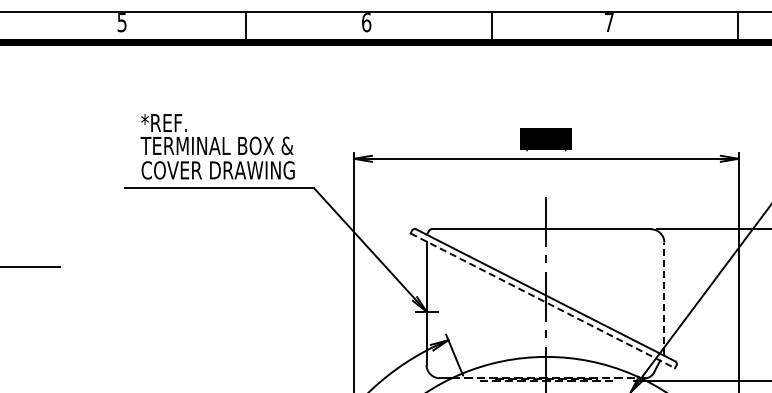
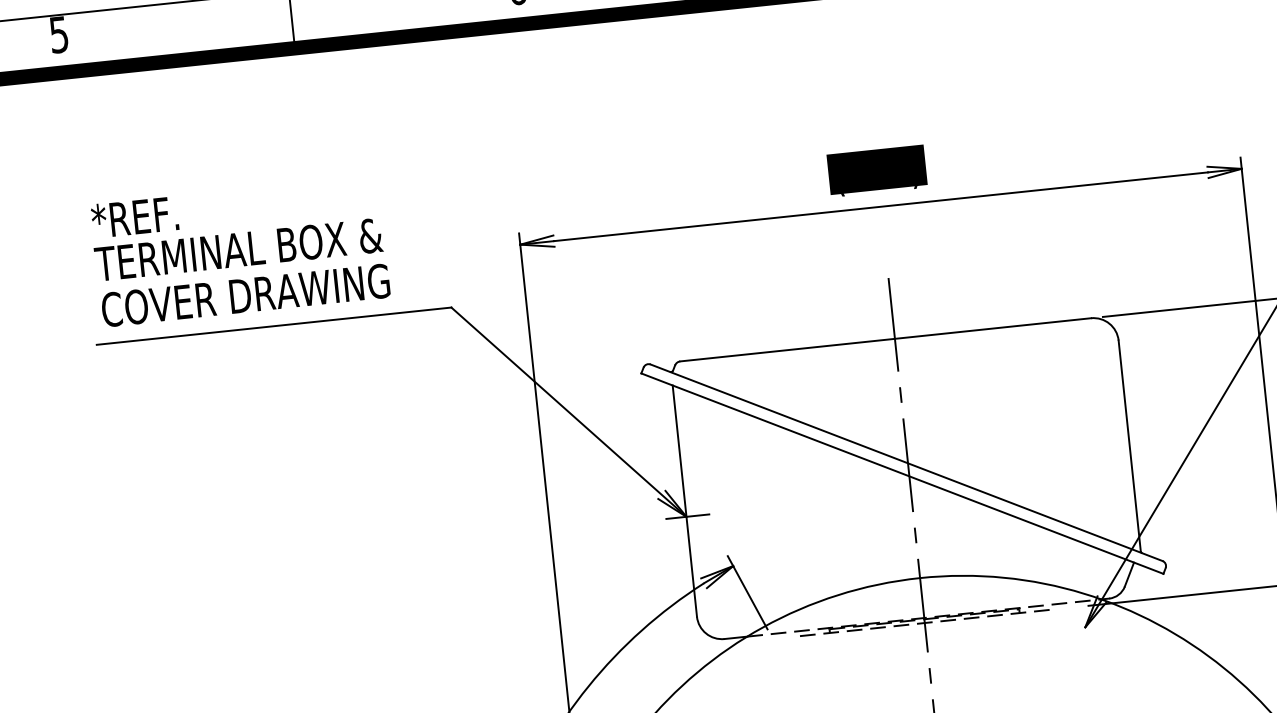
text: (217, 146) -> (239, 250), moved
line: (664, 298) -> (1129, 445), dashed -> solid
line: (543, 301) -> (903, 474), dashed -> solid

